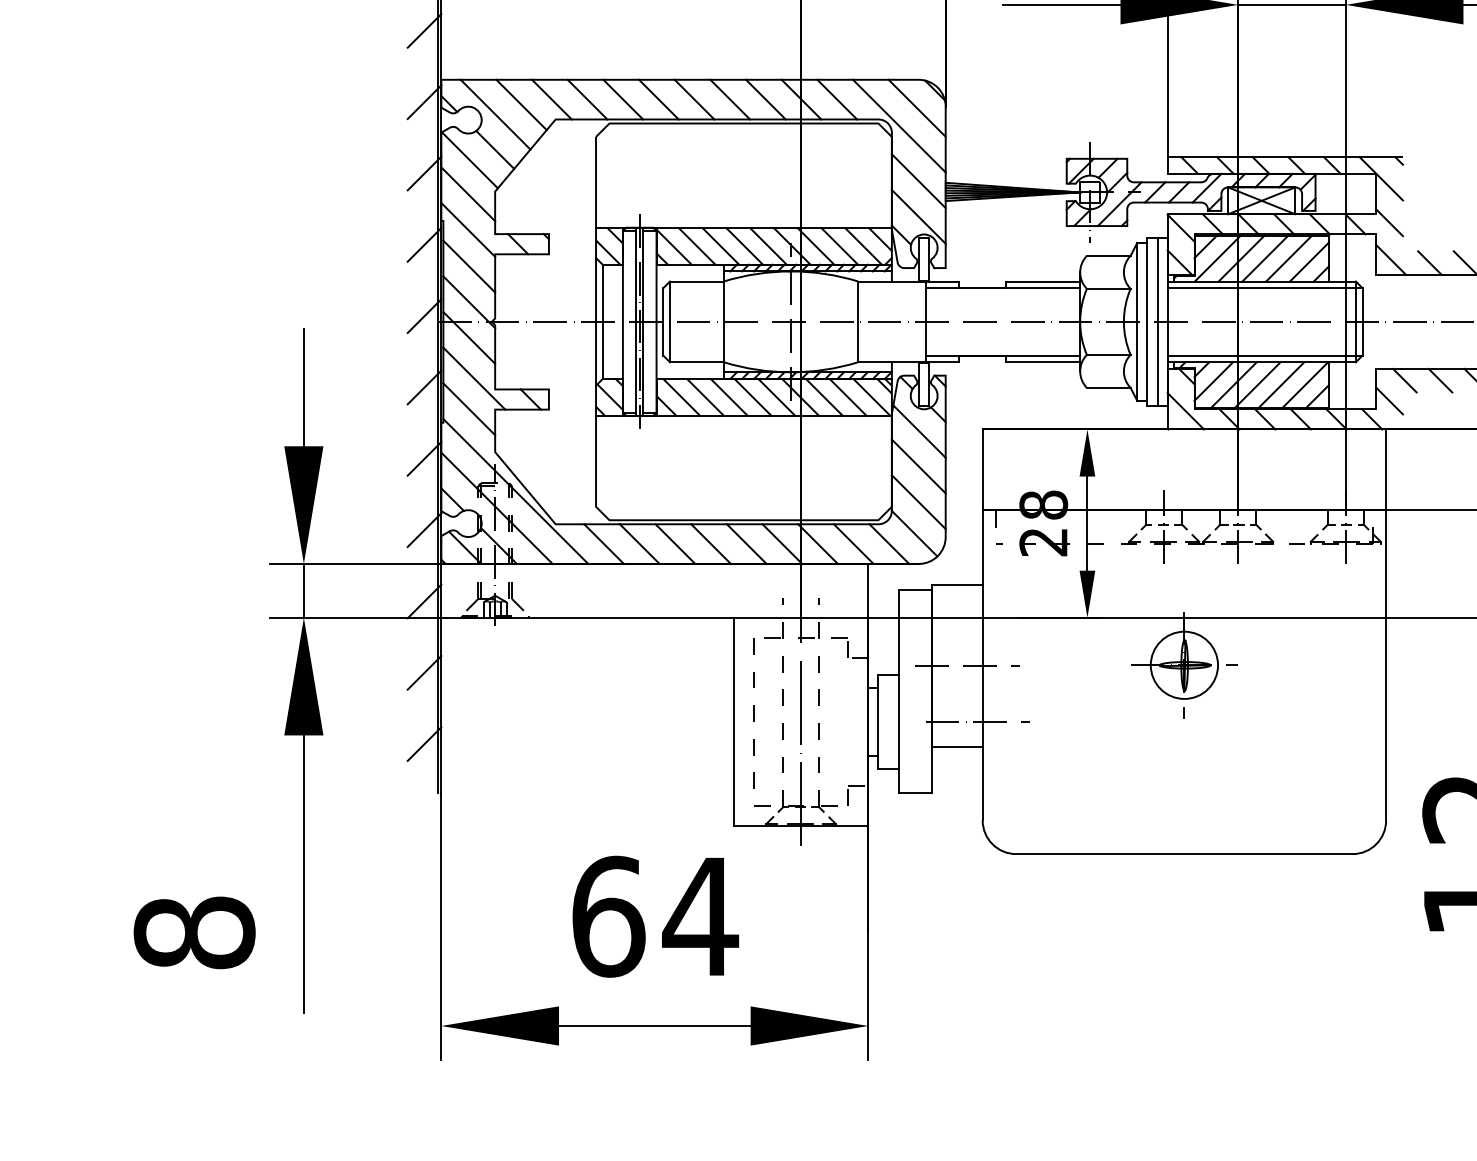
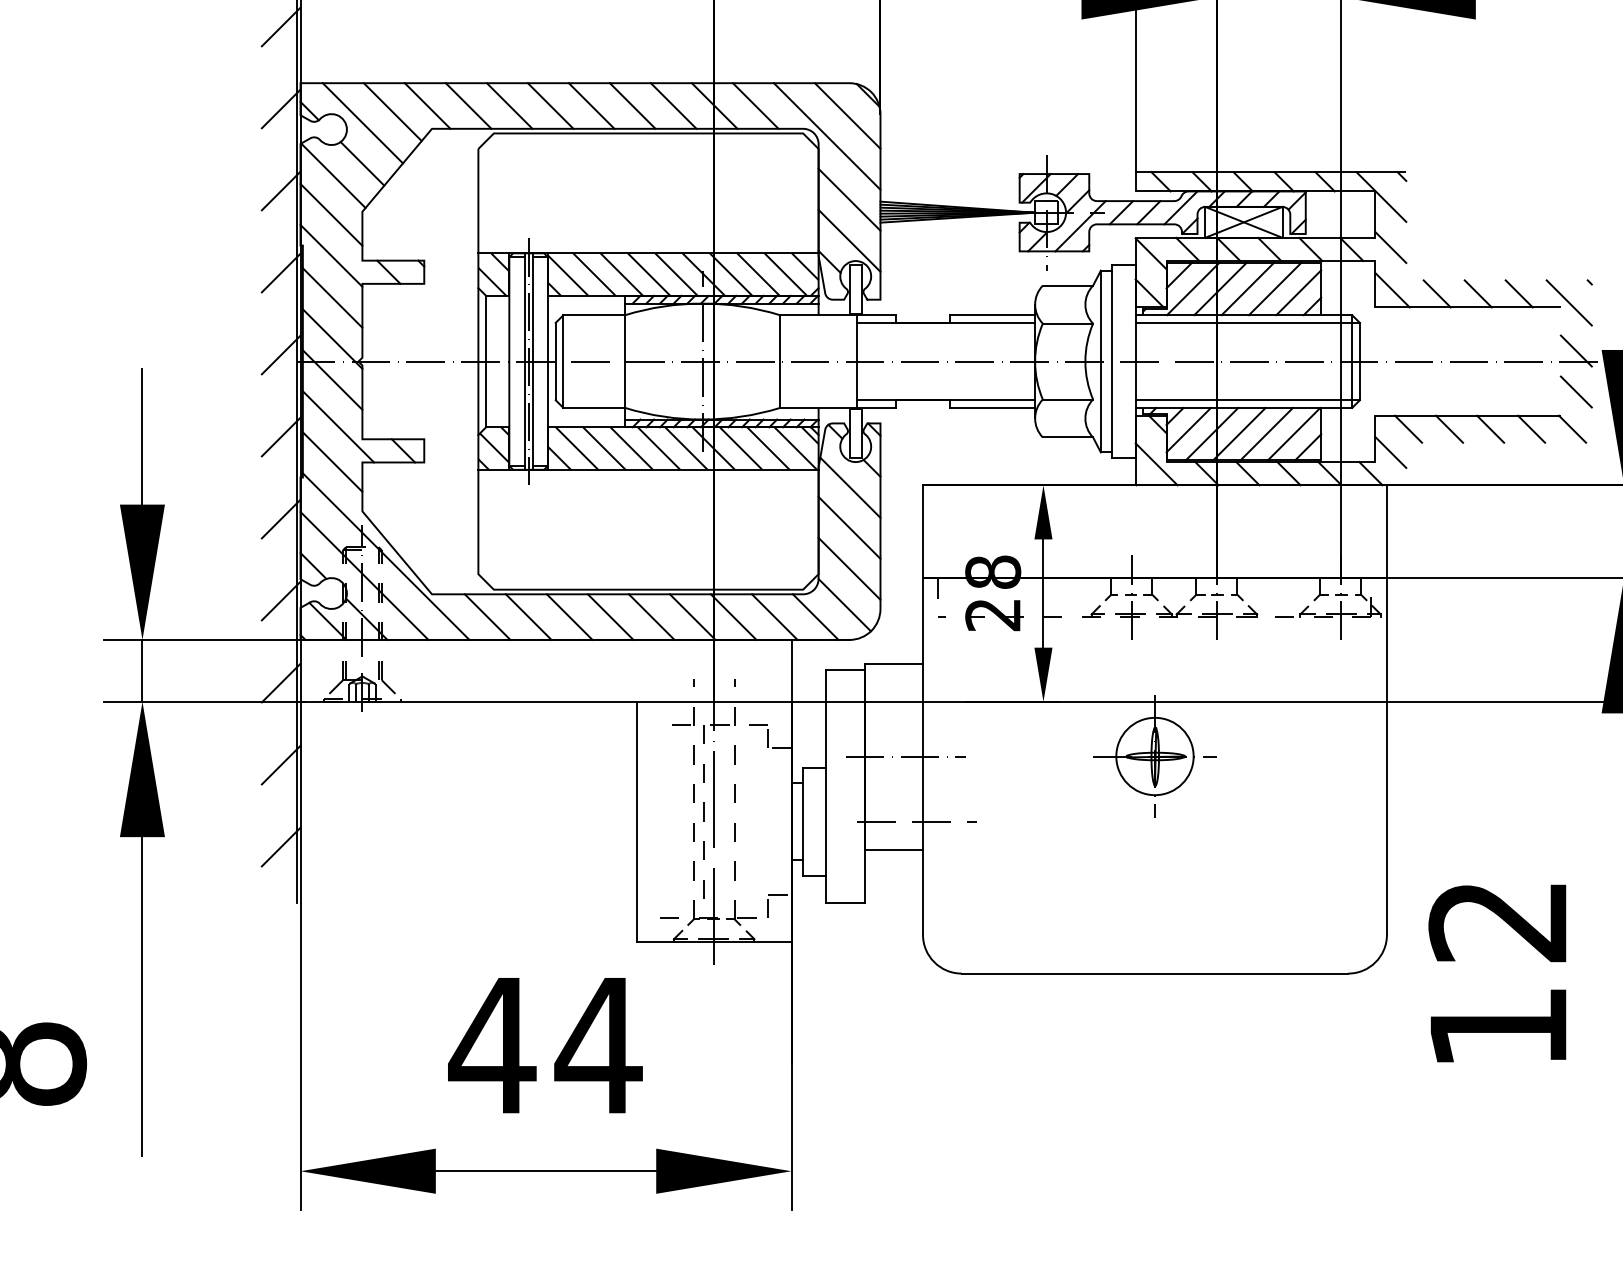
line: (1157, 321) -> (1124, 361), removed
line: (753, 713) -> (703, 811), moved
text: (607, 916) -> (491, 1045), 64 -> 44

